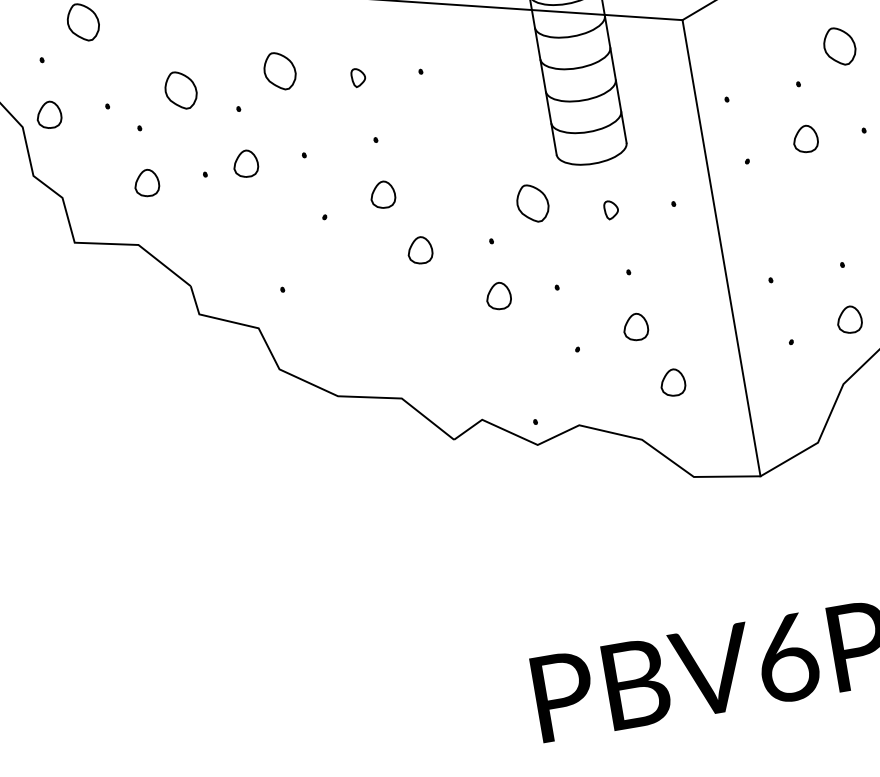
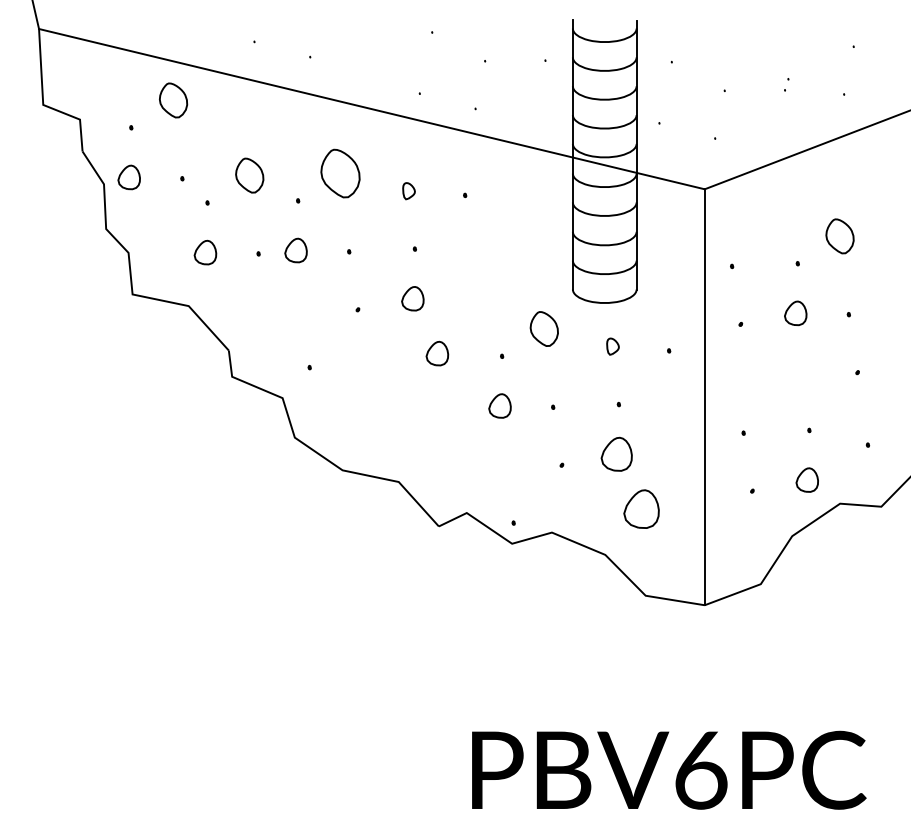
part: (278, 71) -> (339, 173), size x1.4
part: (635, 326) -> (616, 453), size x1.4
part: (671, 382) -> (640, 508), size x1.6

